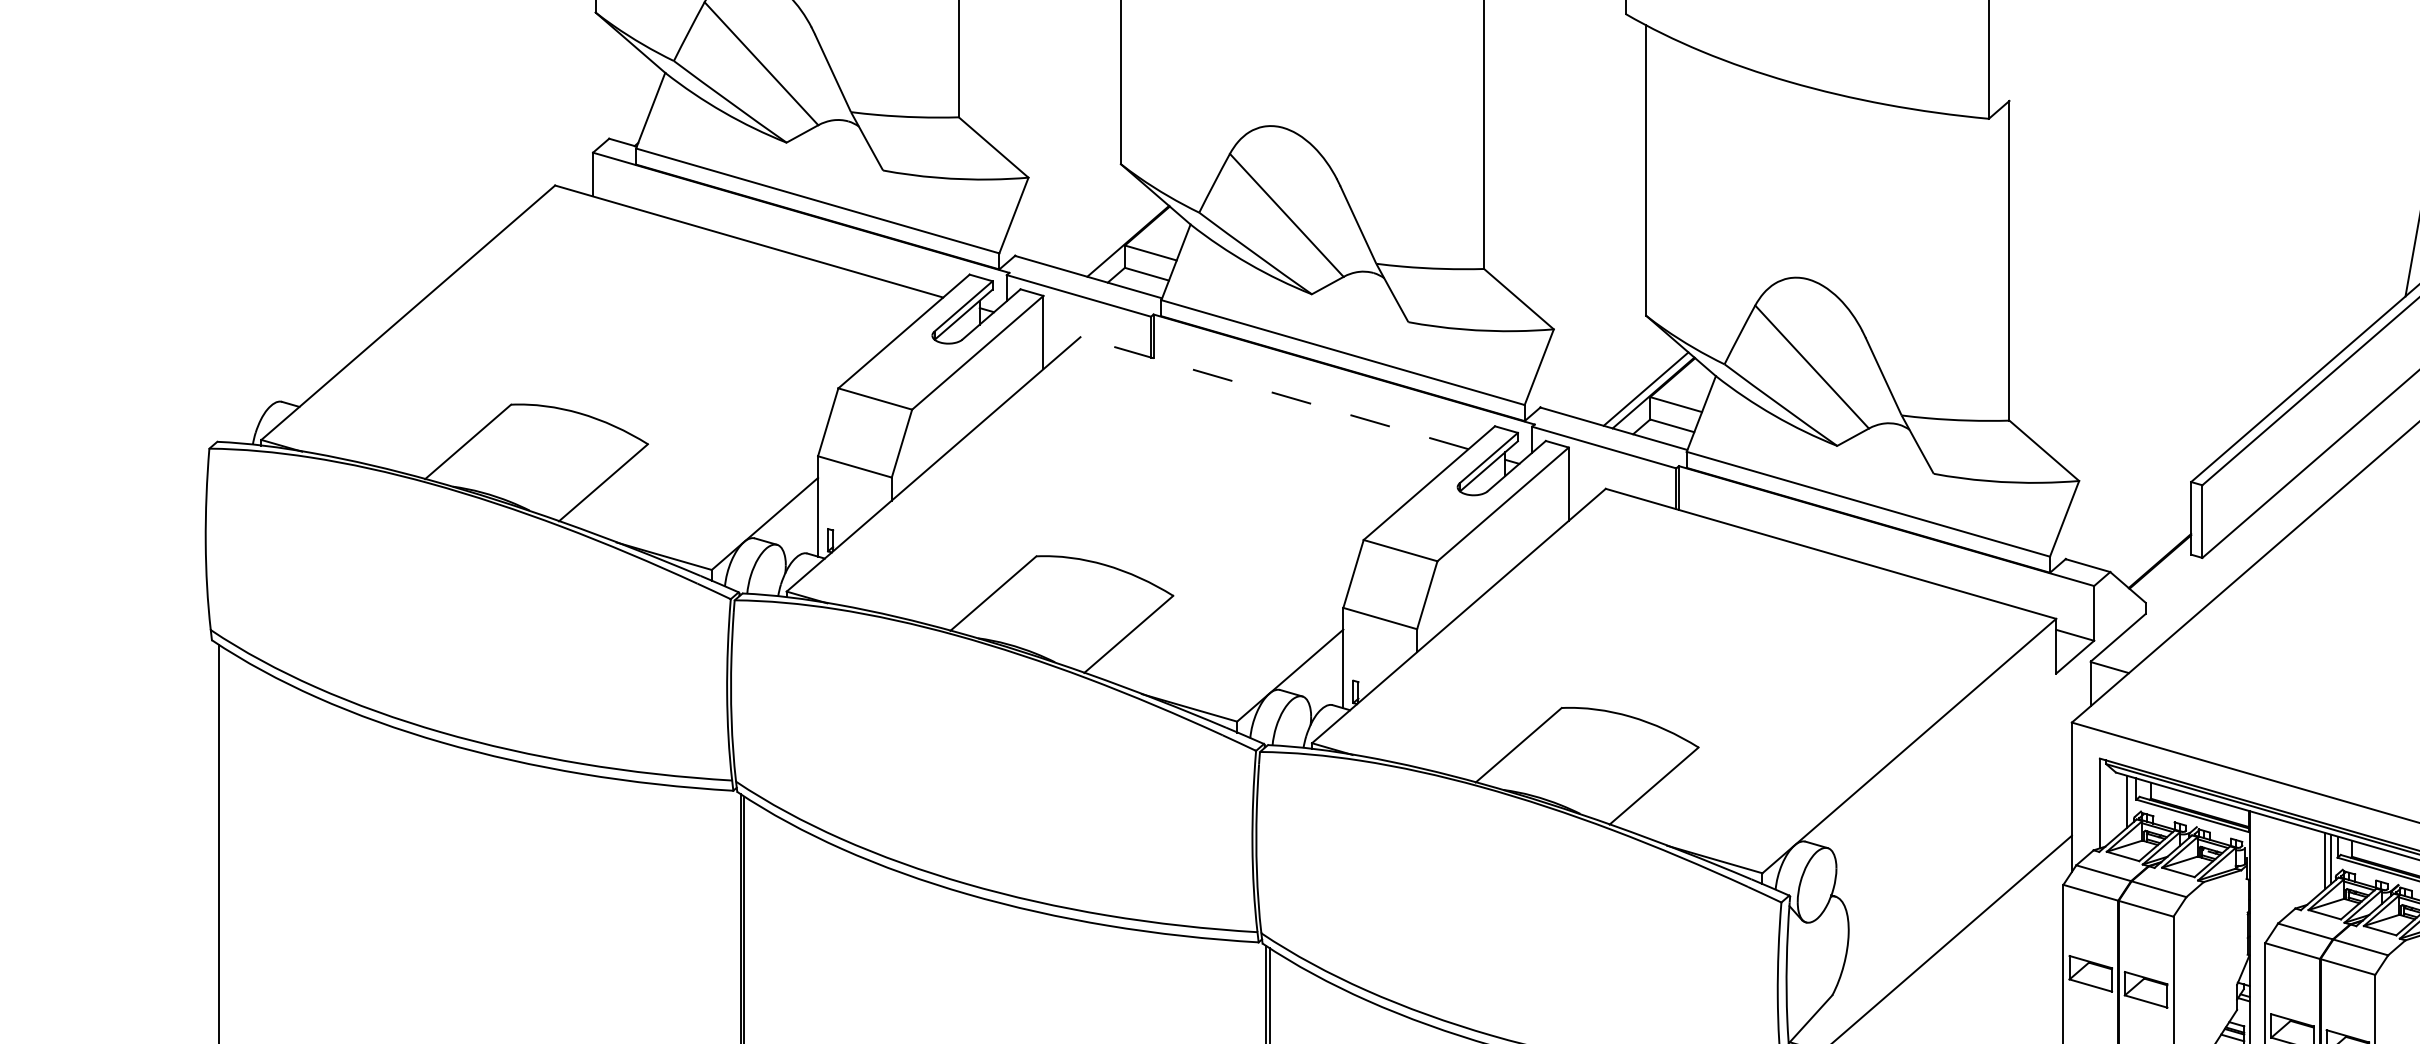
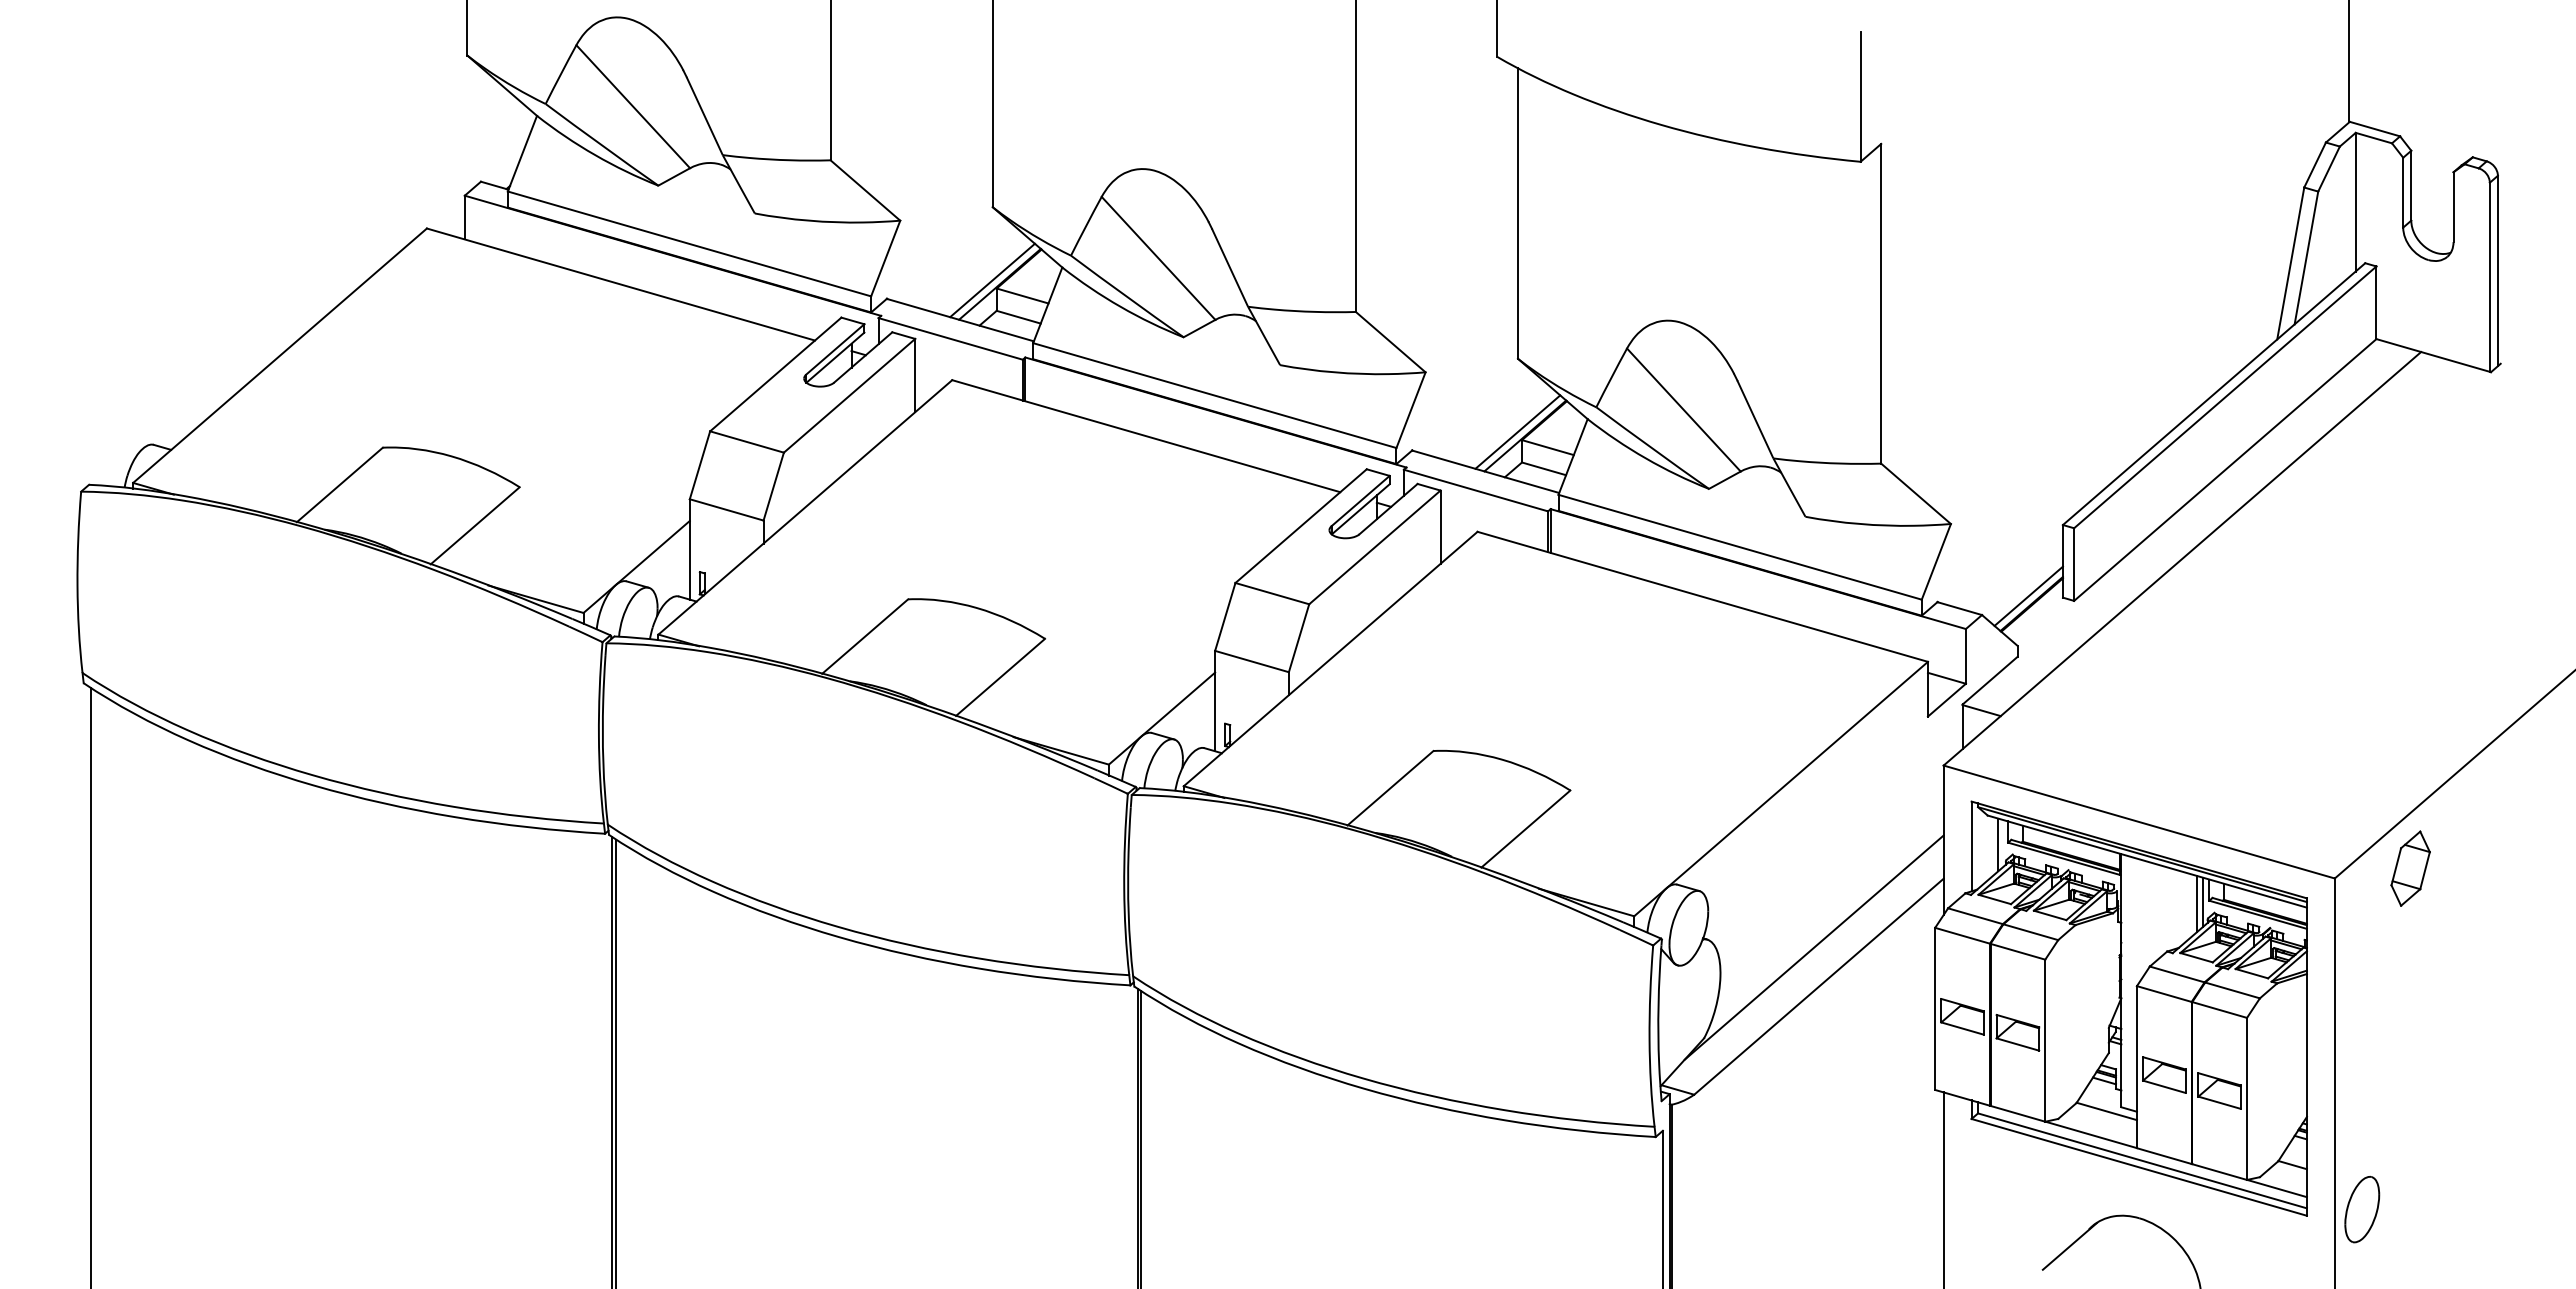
line: (1120, 237) -> (992, 280), added
line: (1274, 393) -> (1146, 436), dashed -> solid
line: (2156, 552) -> (2028, 595), added
line: (1941, 904) -> (1813, 947), added

